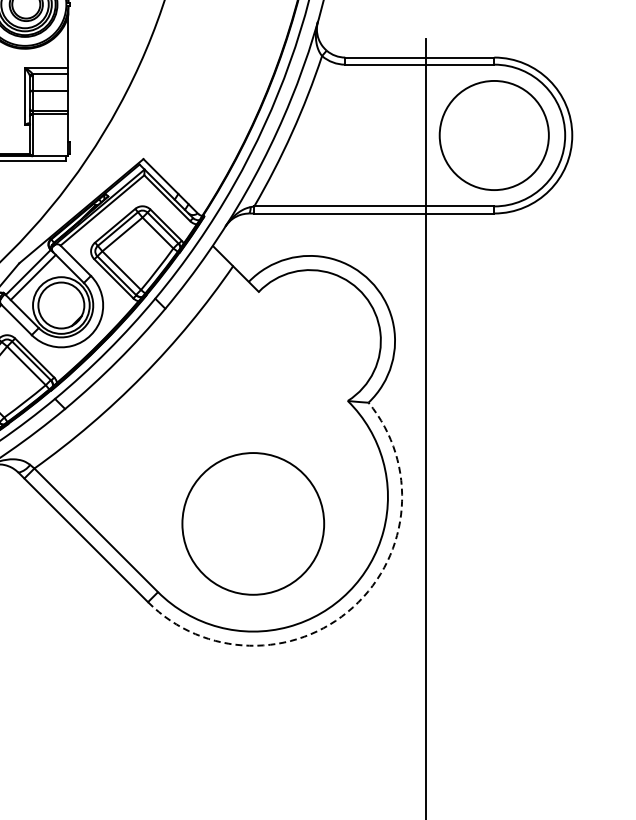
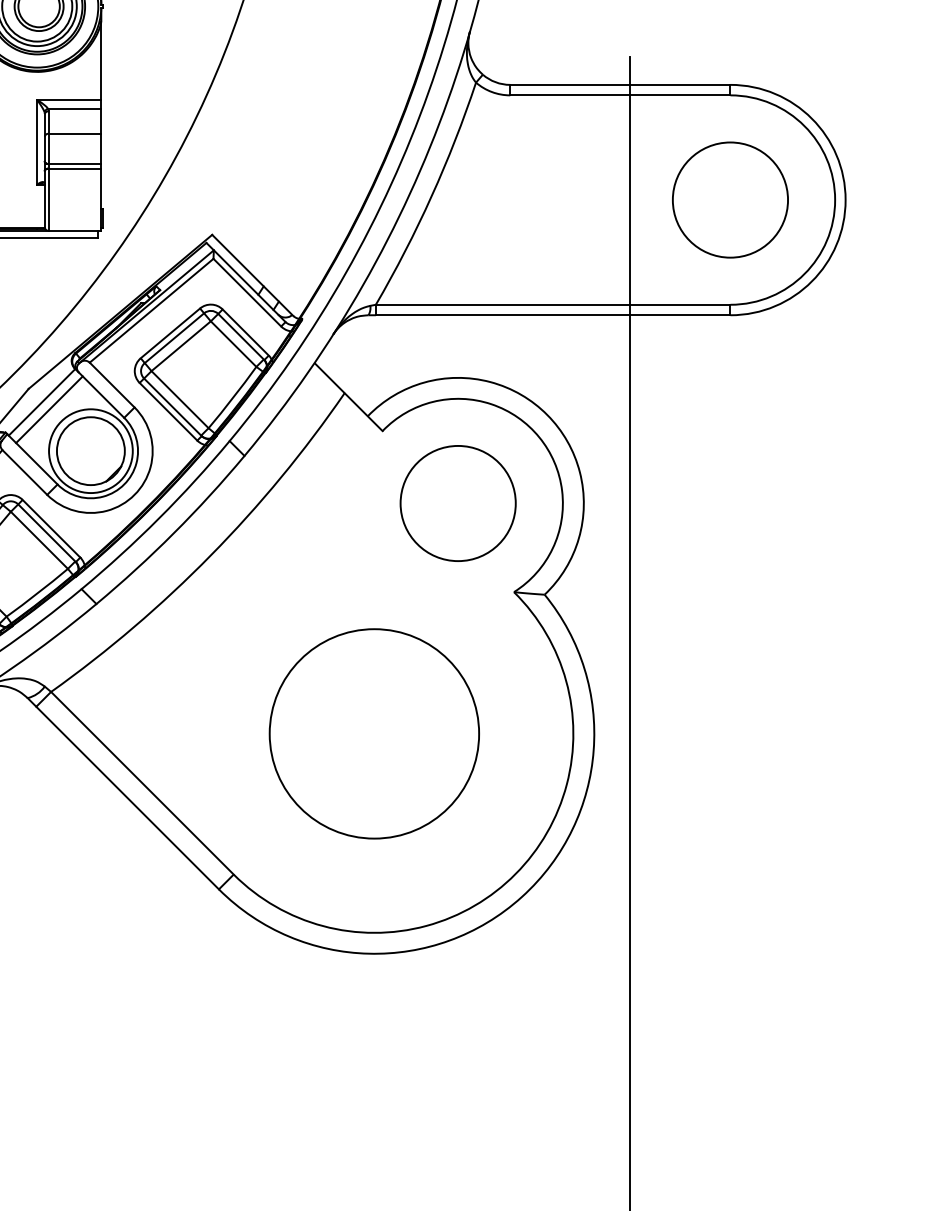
circle: (494, 135) -> (730, 200), size x0.71
circle: (309, 340) -> (457, 502), added
circle: (253, 523) -> (374, 733), moved
arc: (353, 607) -> (522, 897), dashed -> solid

